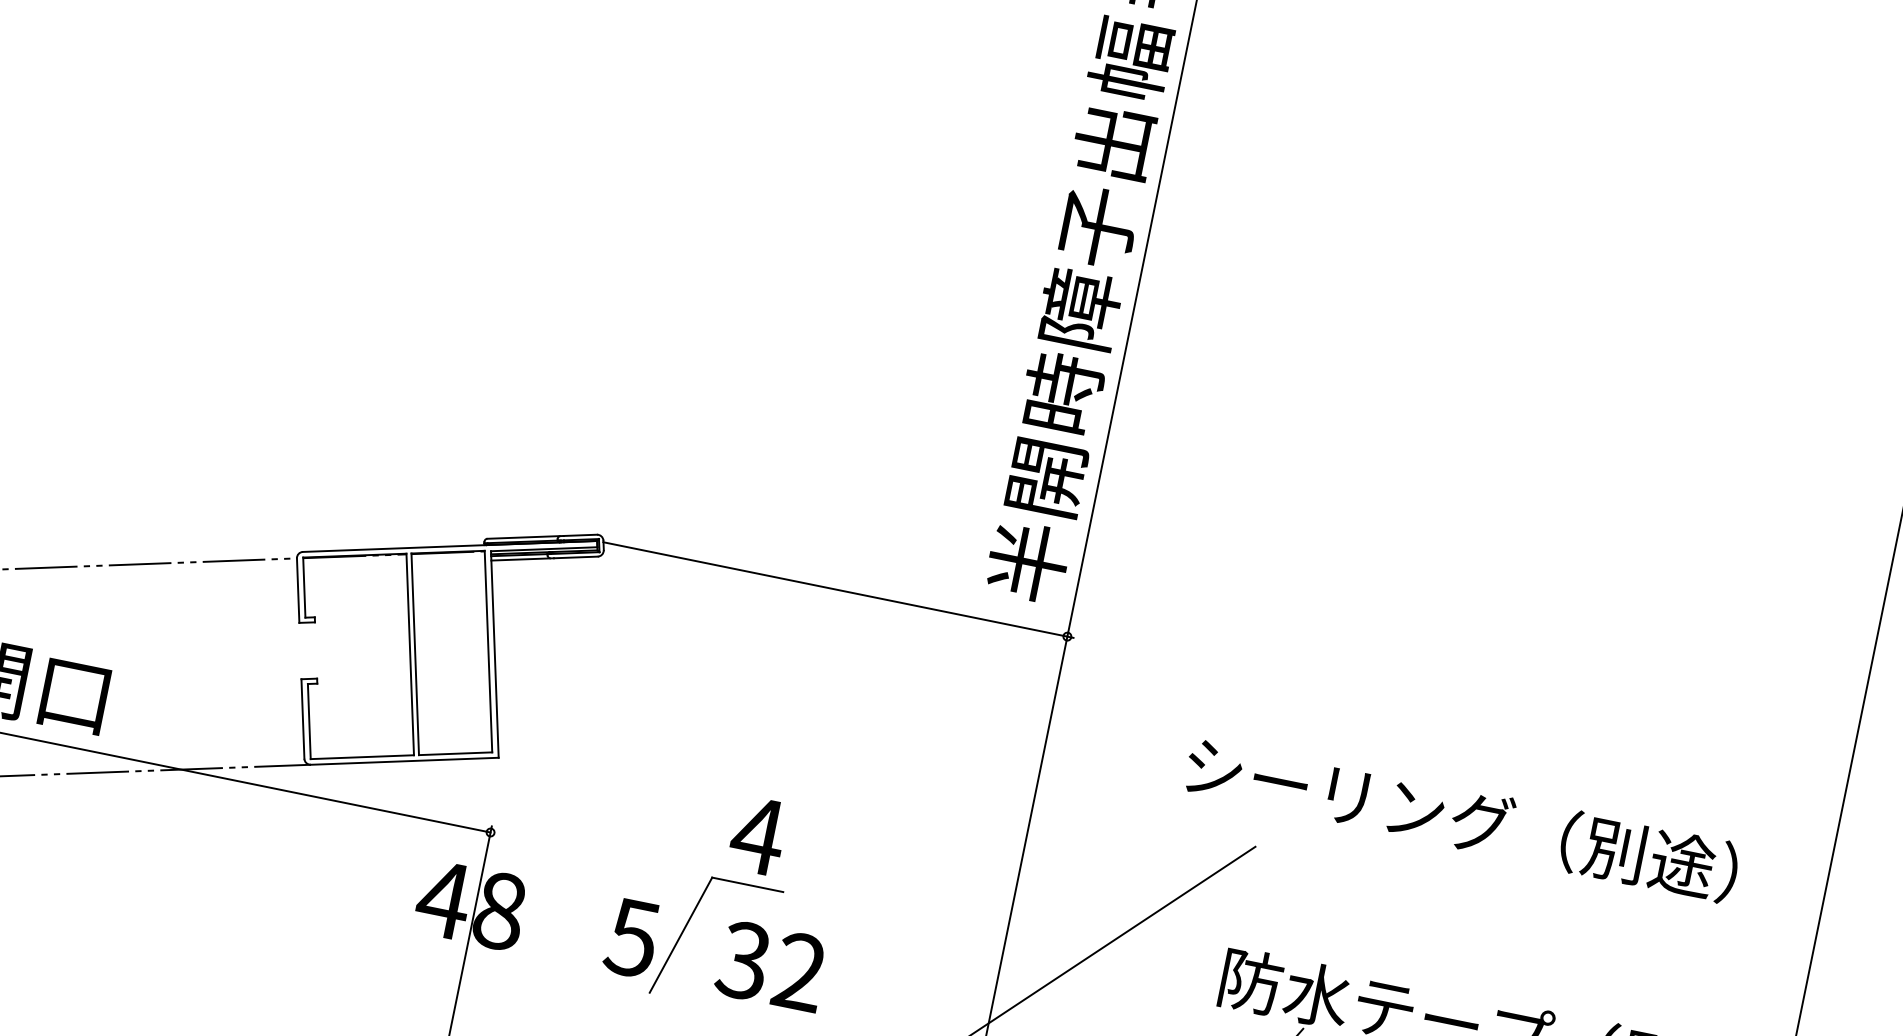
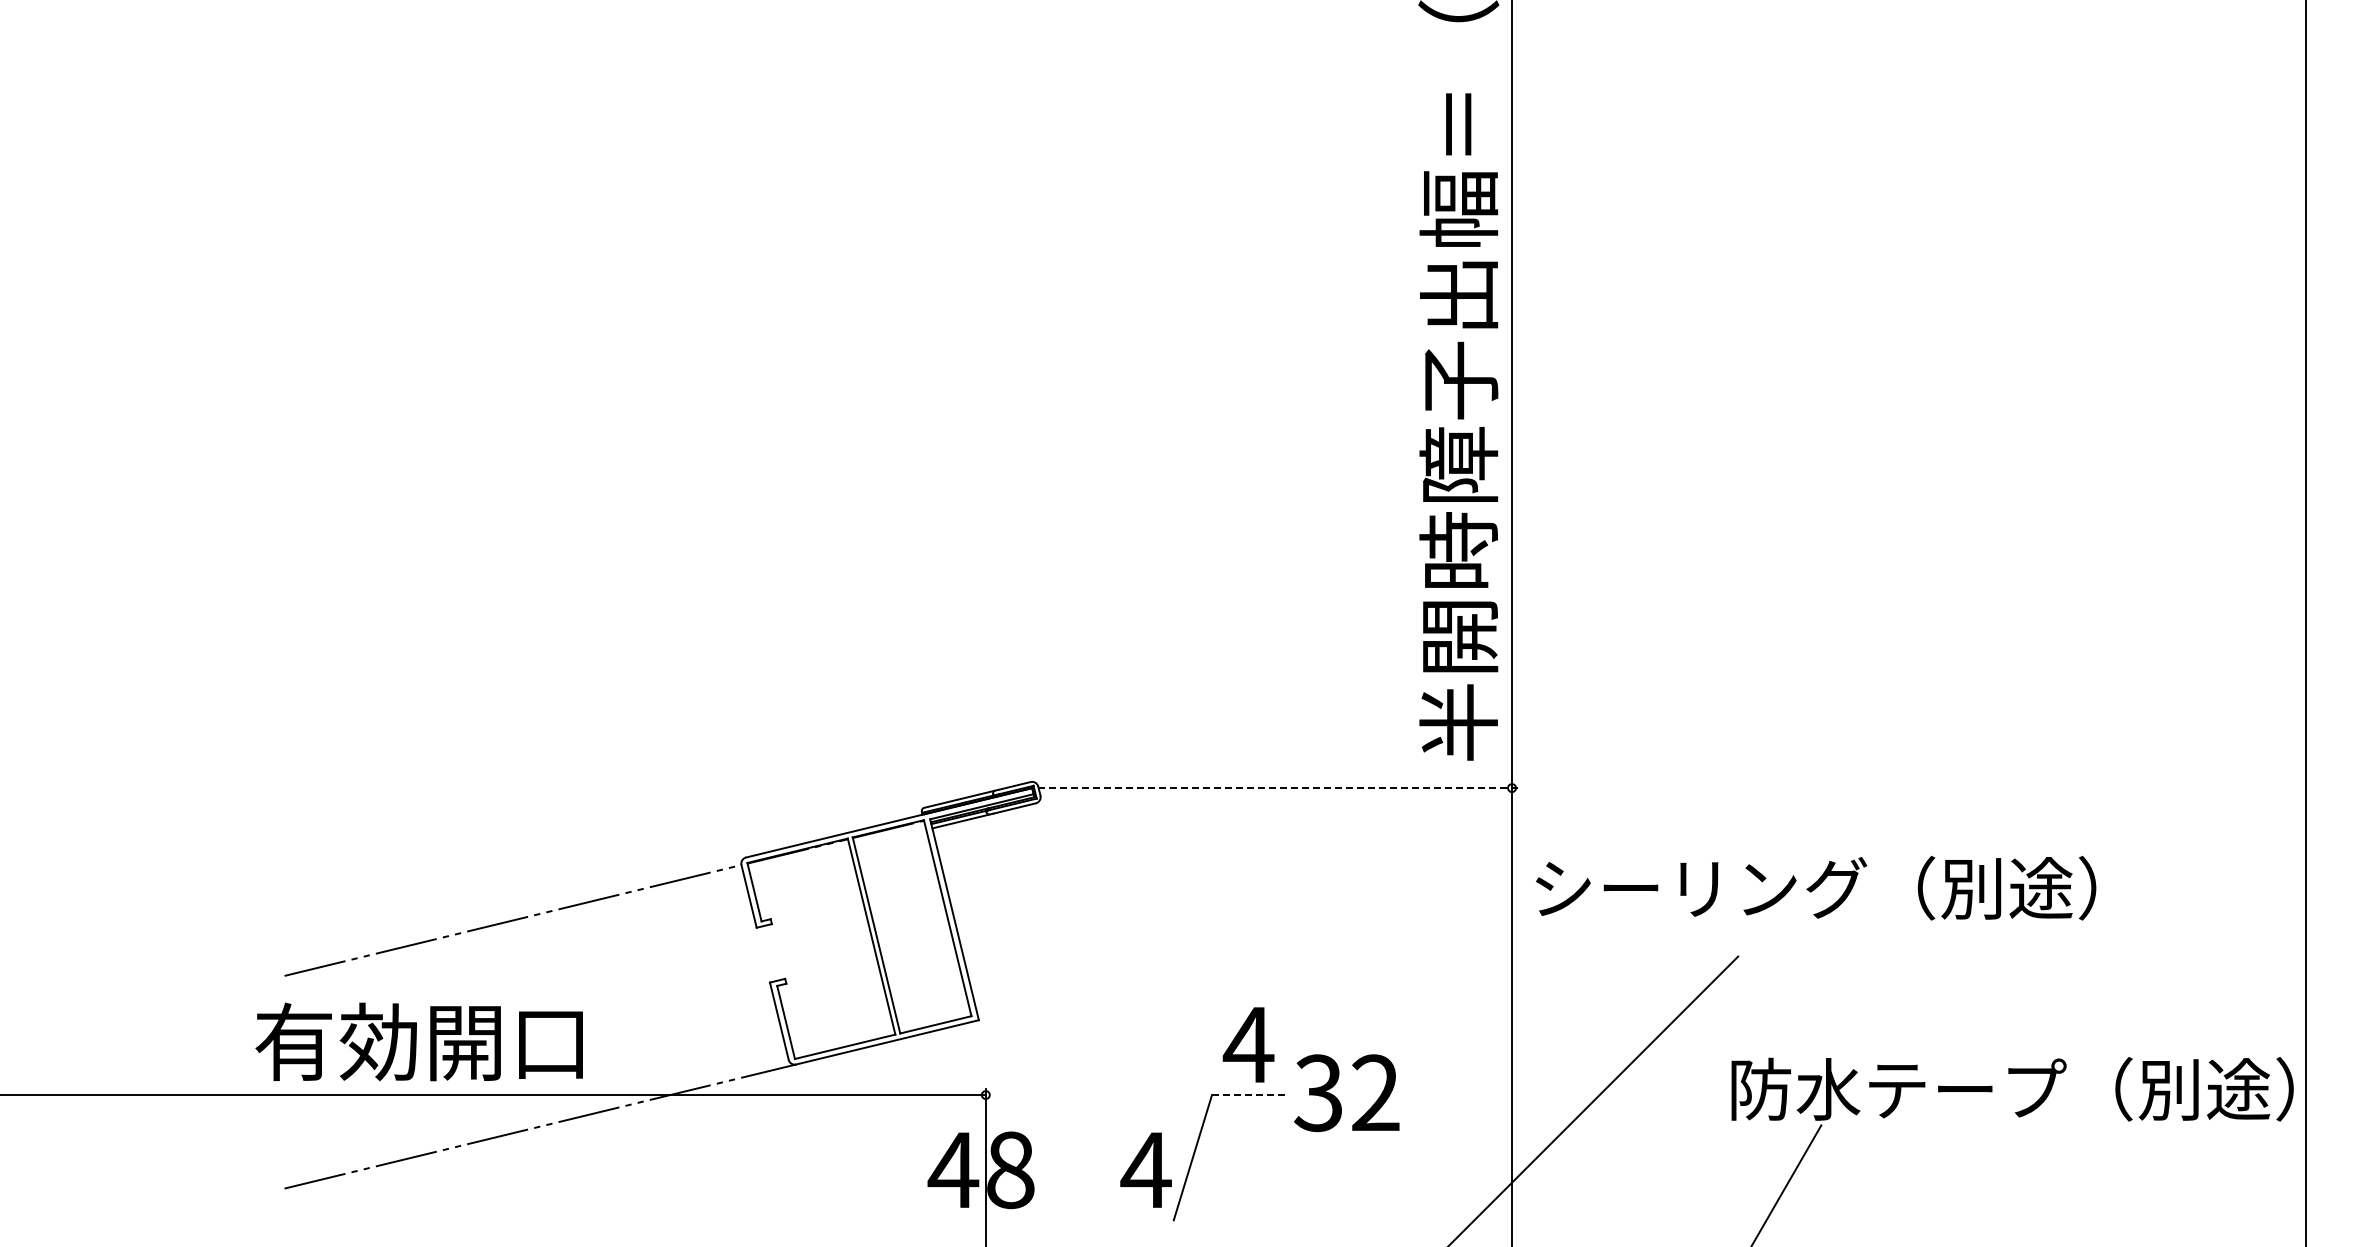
line: (838, 590) -> (1278, 788), solid -> dashed
text: (1462, 818) -> (1816, 887), moved
line: (747, 885) -> (1248, 1095), solid -> dashed
text: (631, 938) -> (1145, 1170), 5 -> 4
text: (771, 966) -> (1346, 1093), moved

